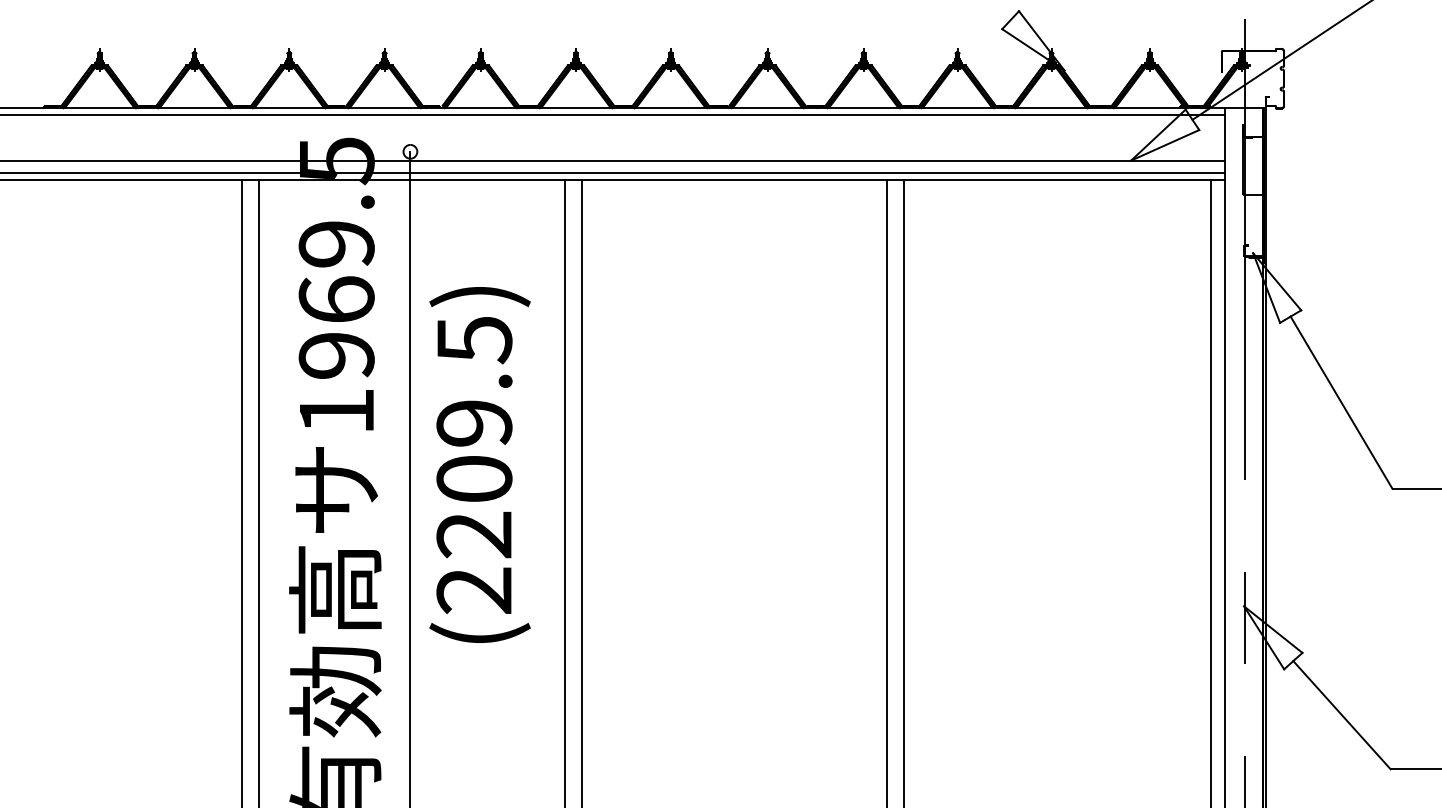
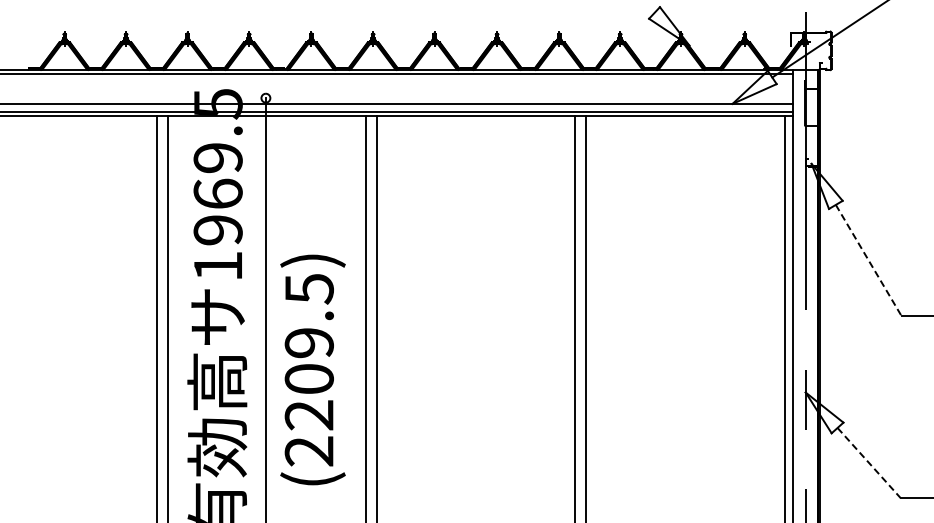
line: (1341, 402) -> (868, 260), solid -> dashed
text: (479, 464) -> (312, 369), moved
line: (1342, 715) -> (869, 463), solid -> dashed

